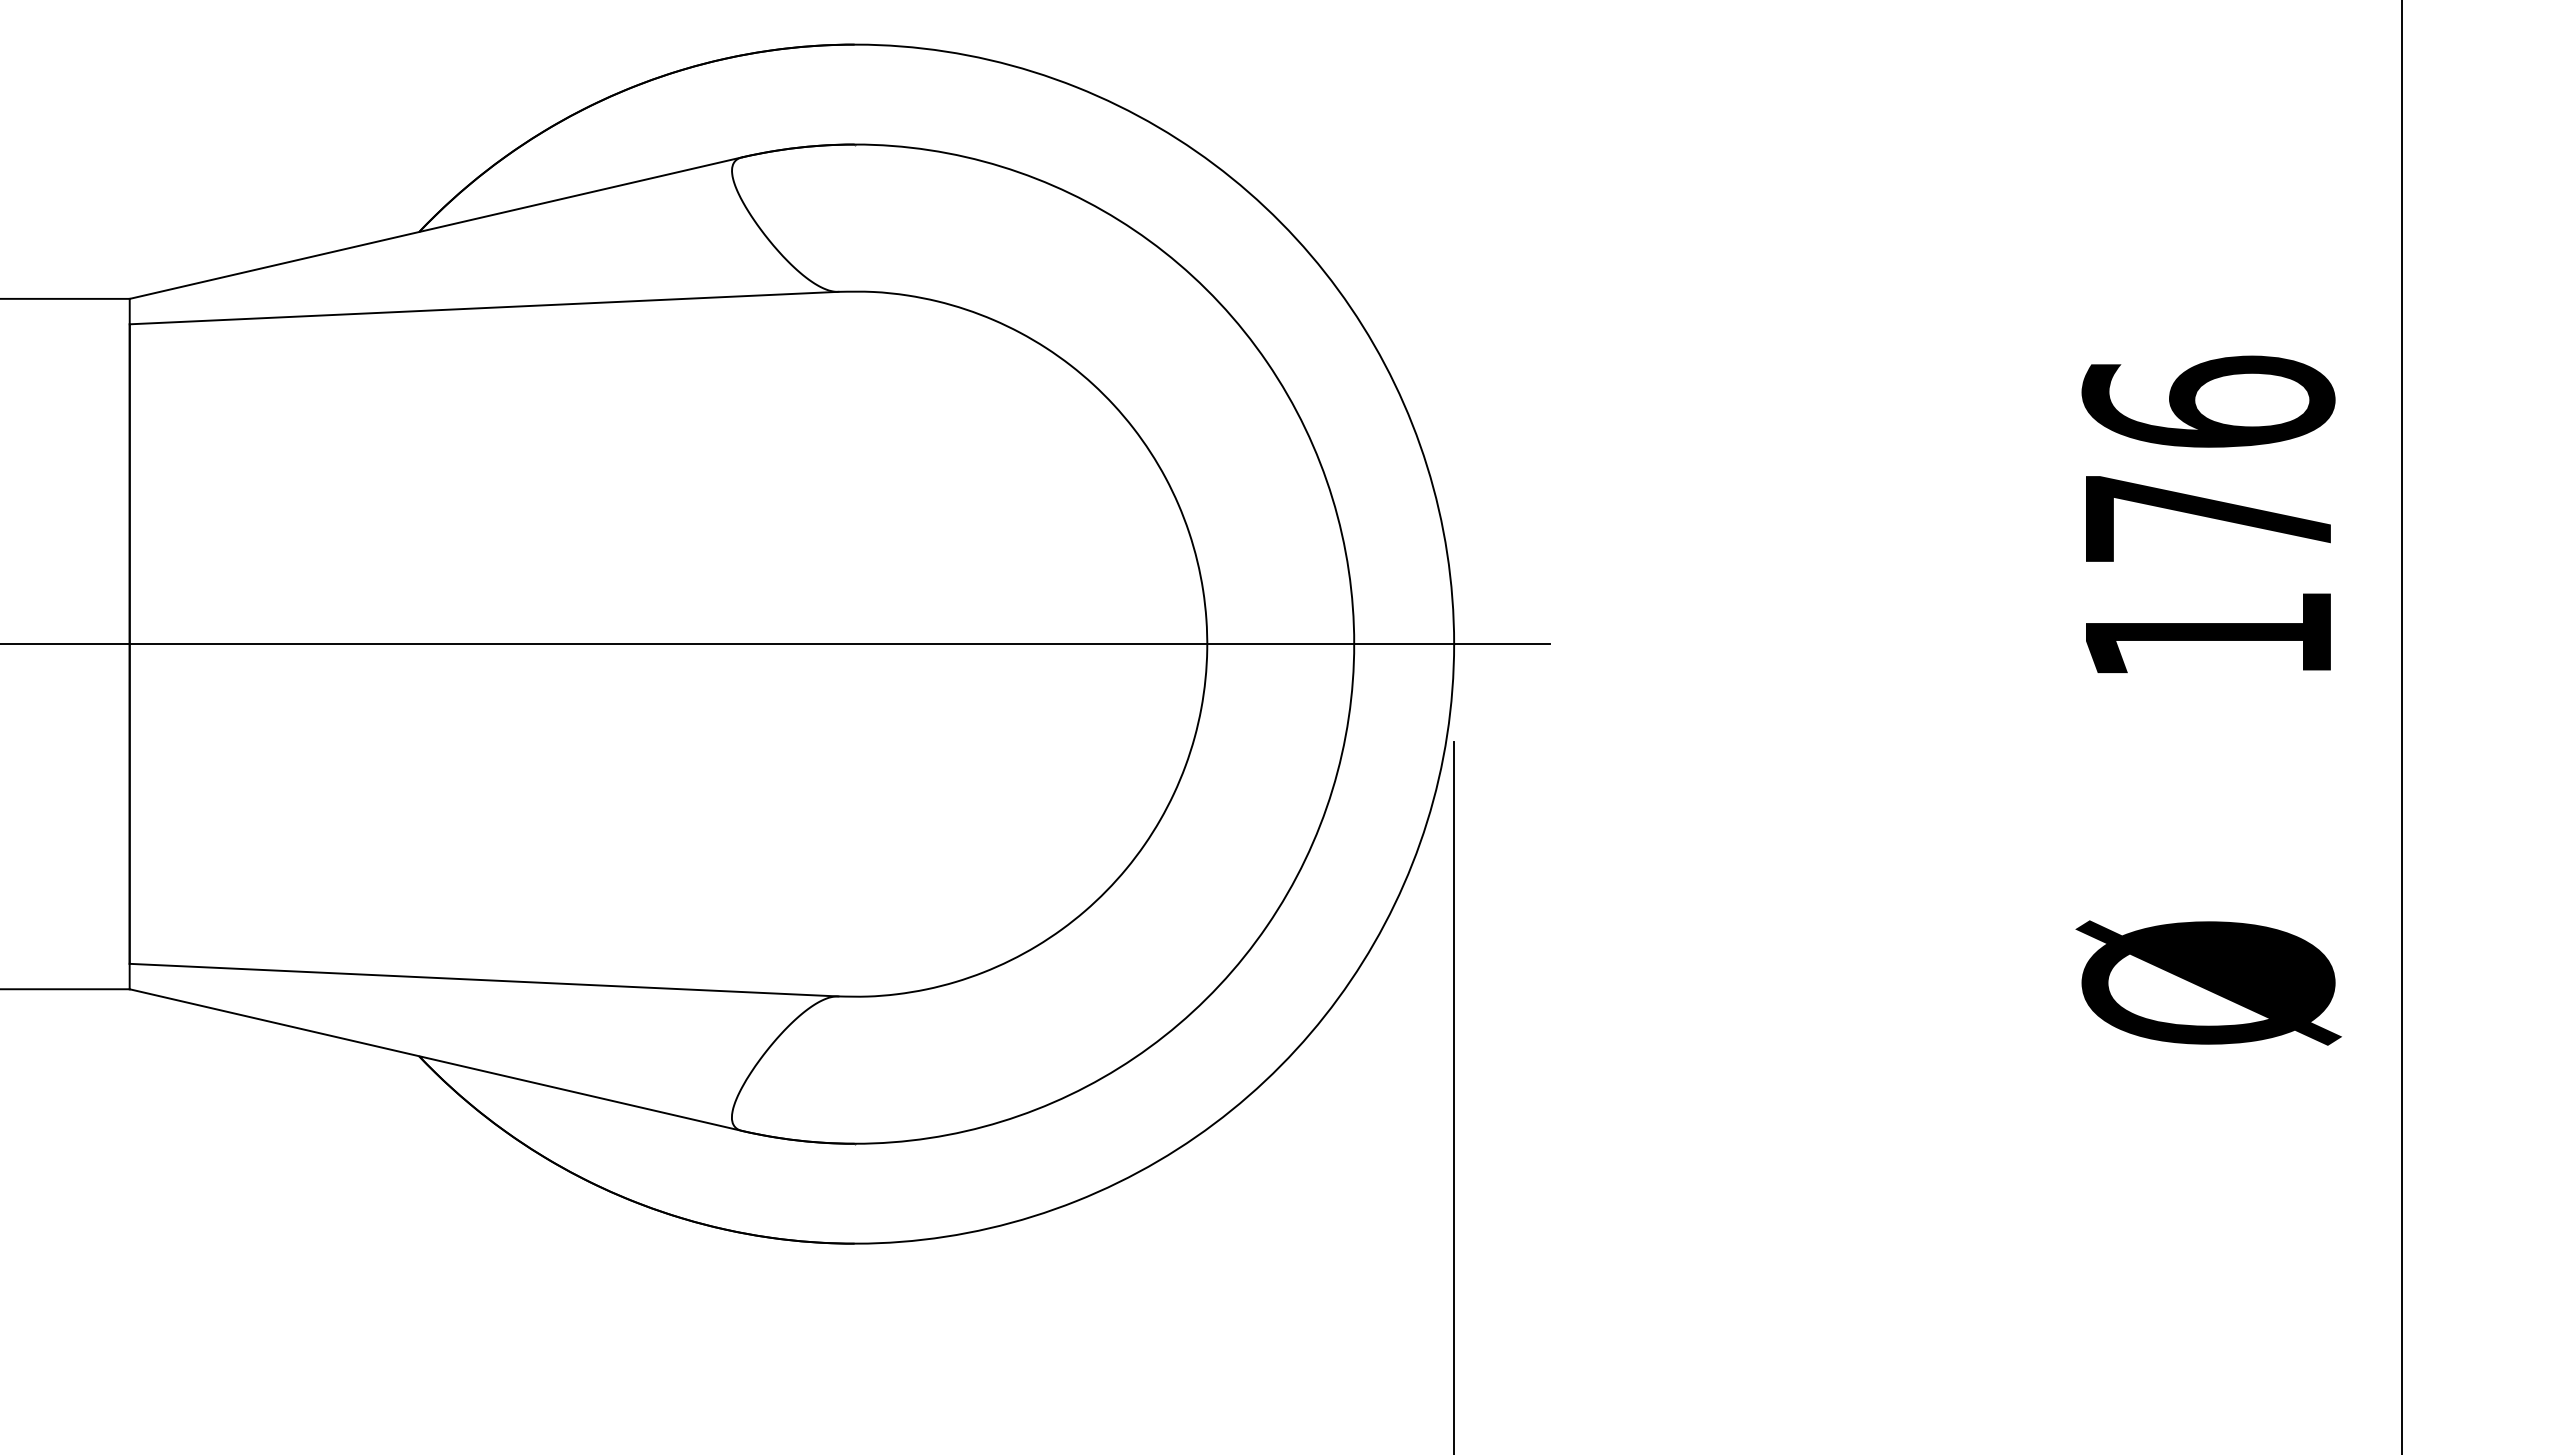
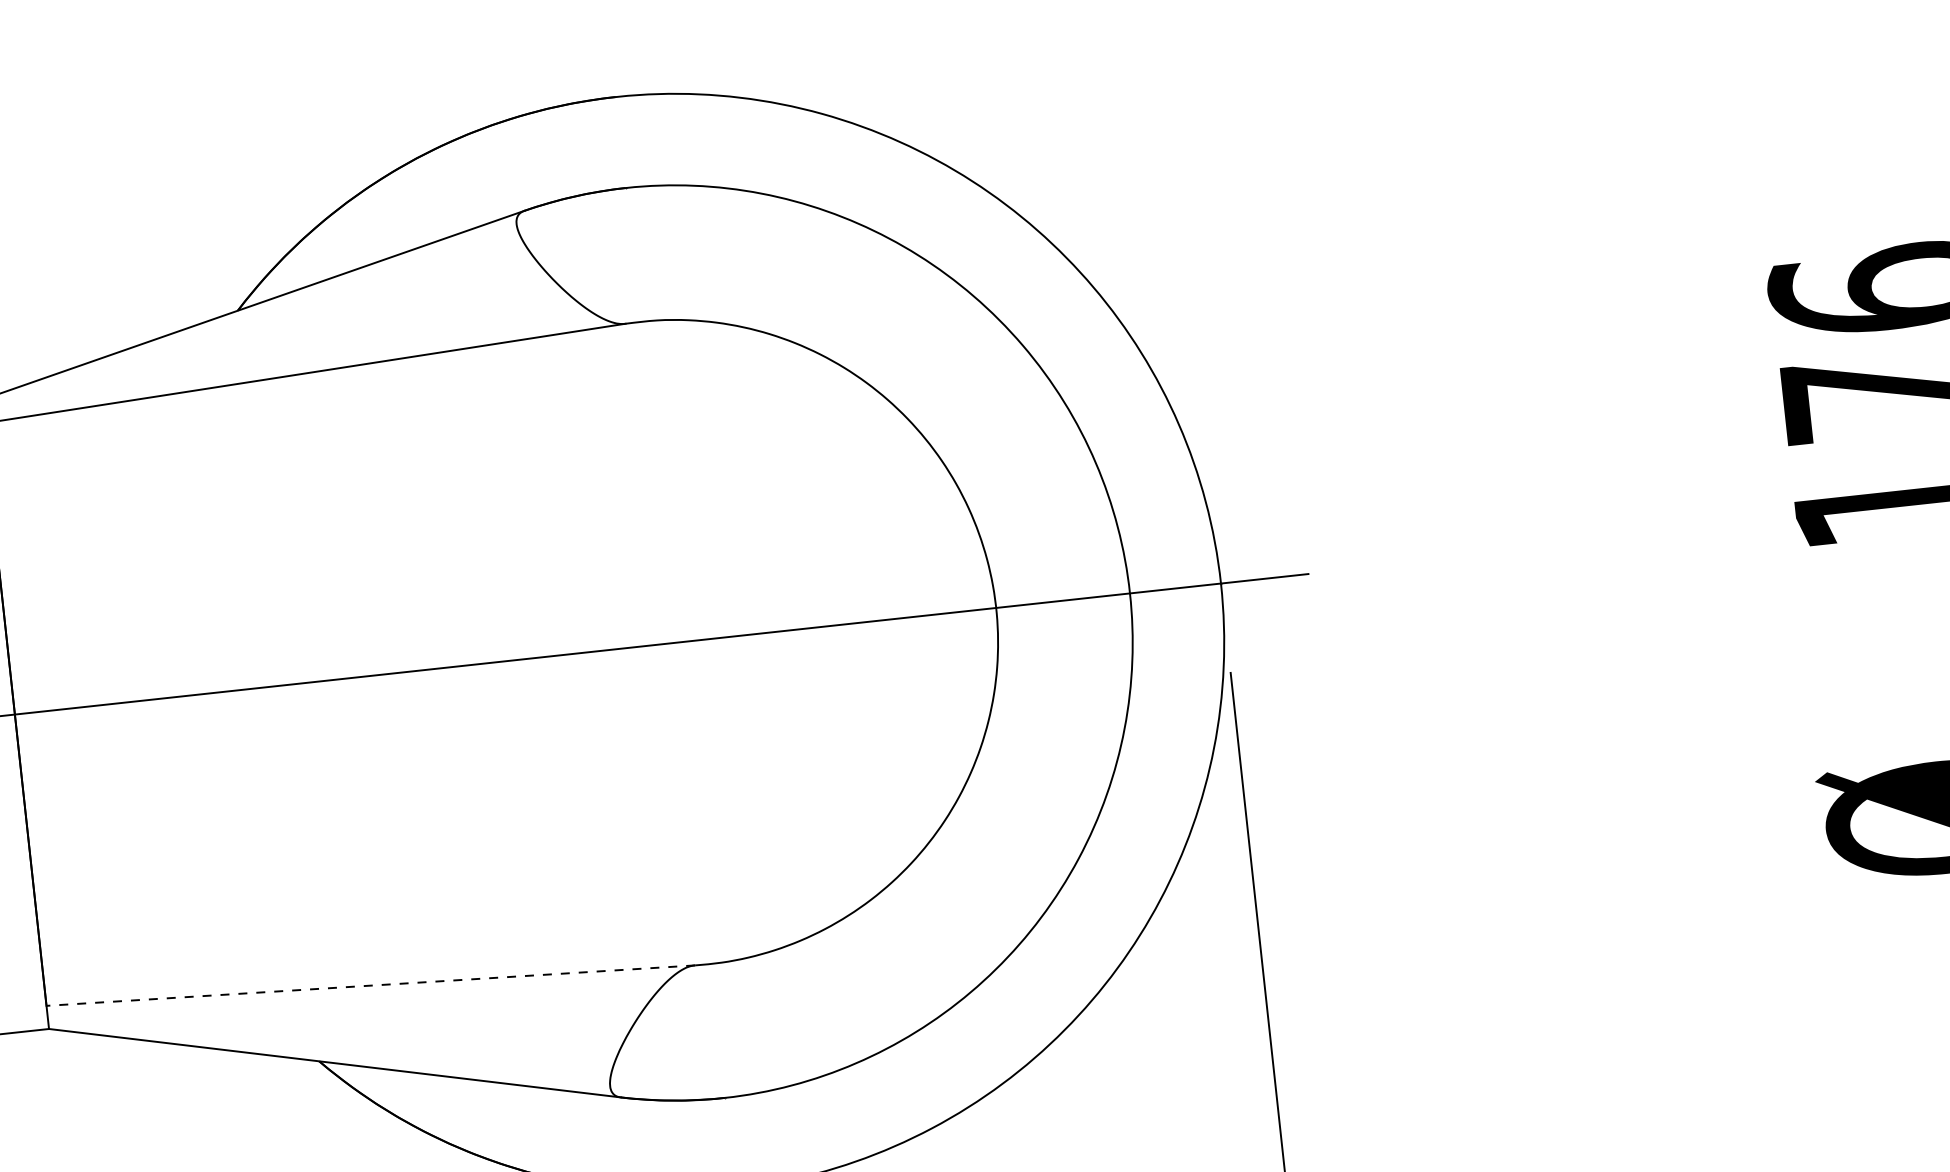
line: (484, 980) -> (371, 985), solid -> dashed

